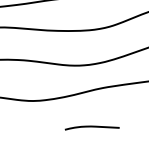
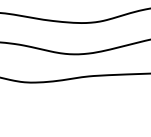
curve: (91, 127) -> (75, 111), removed

